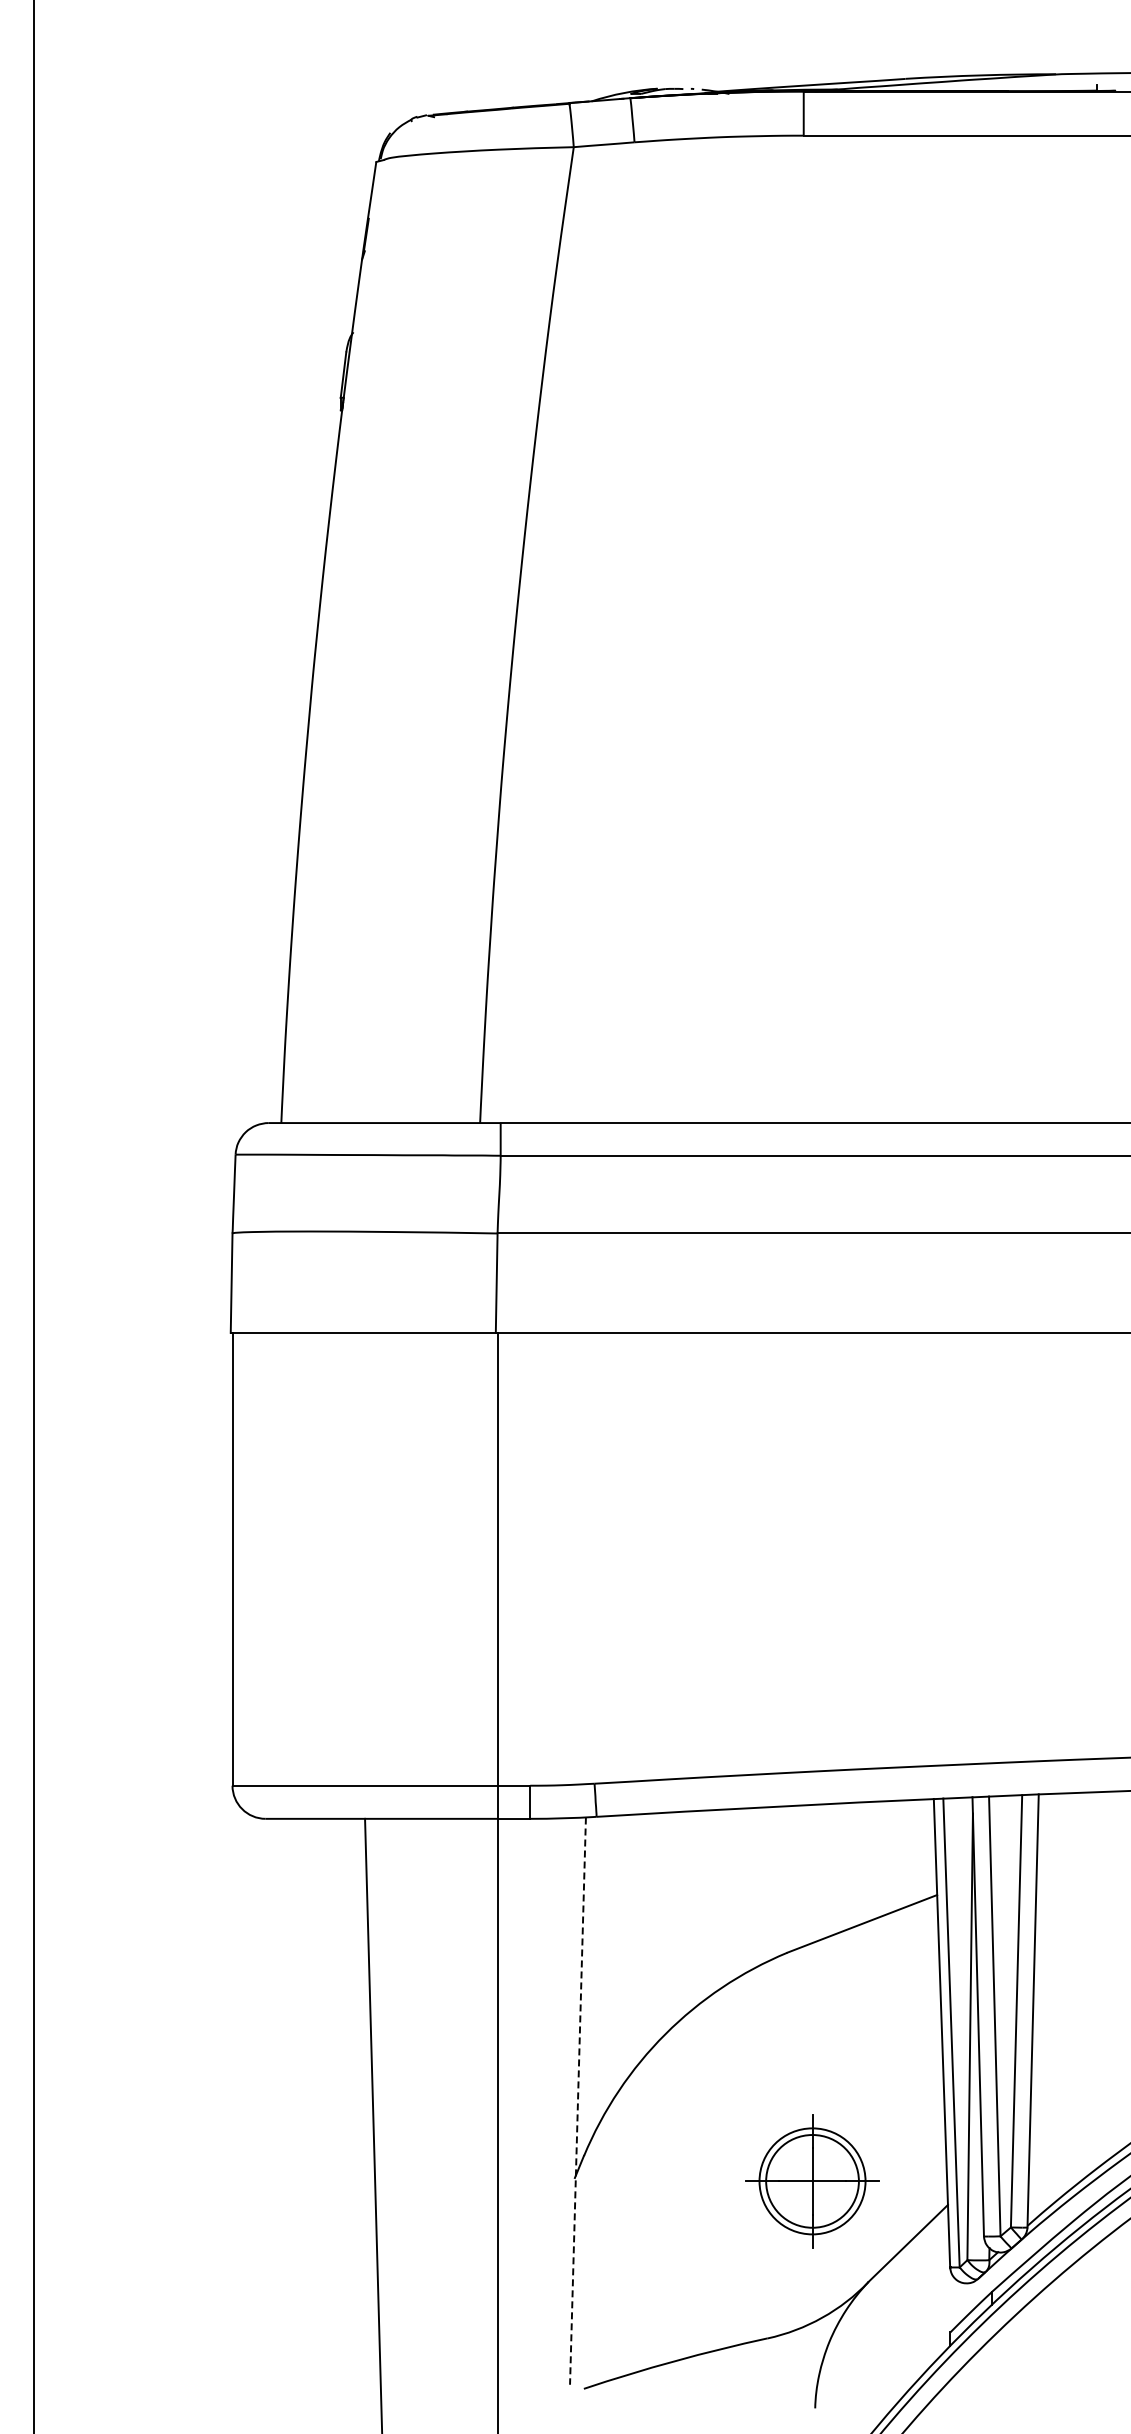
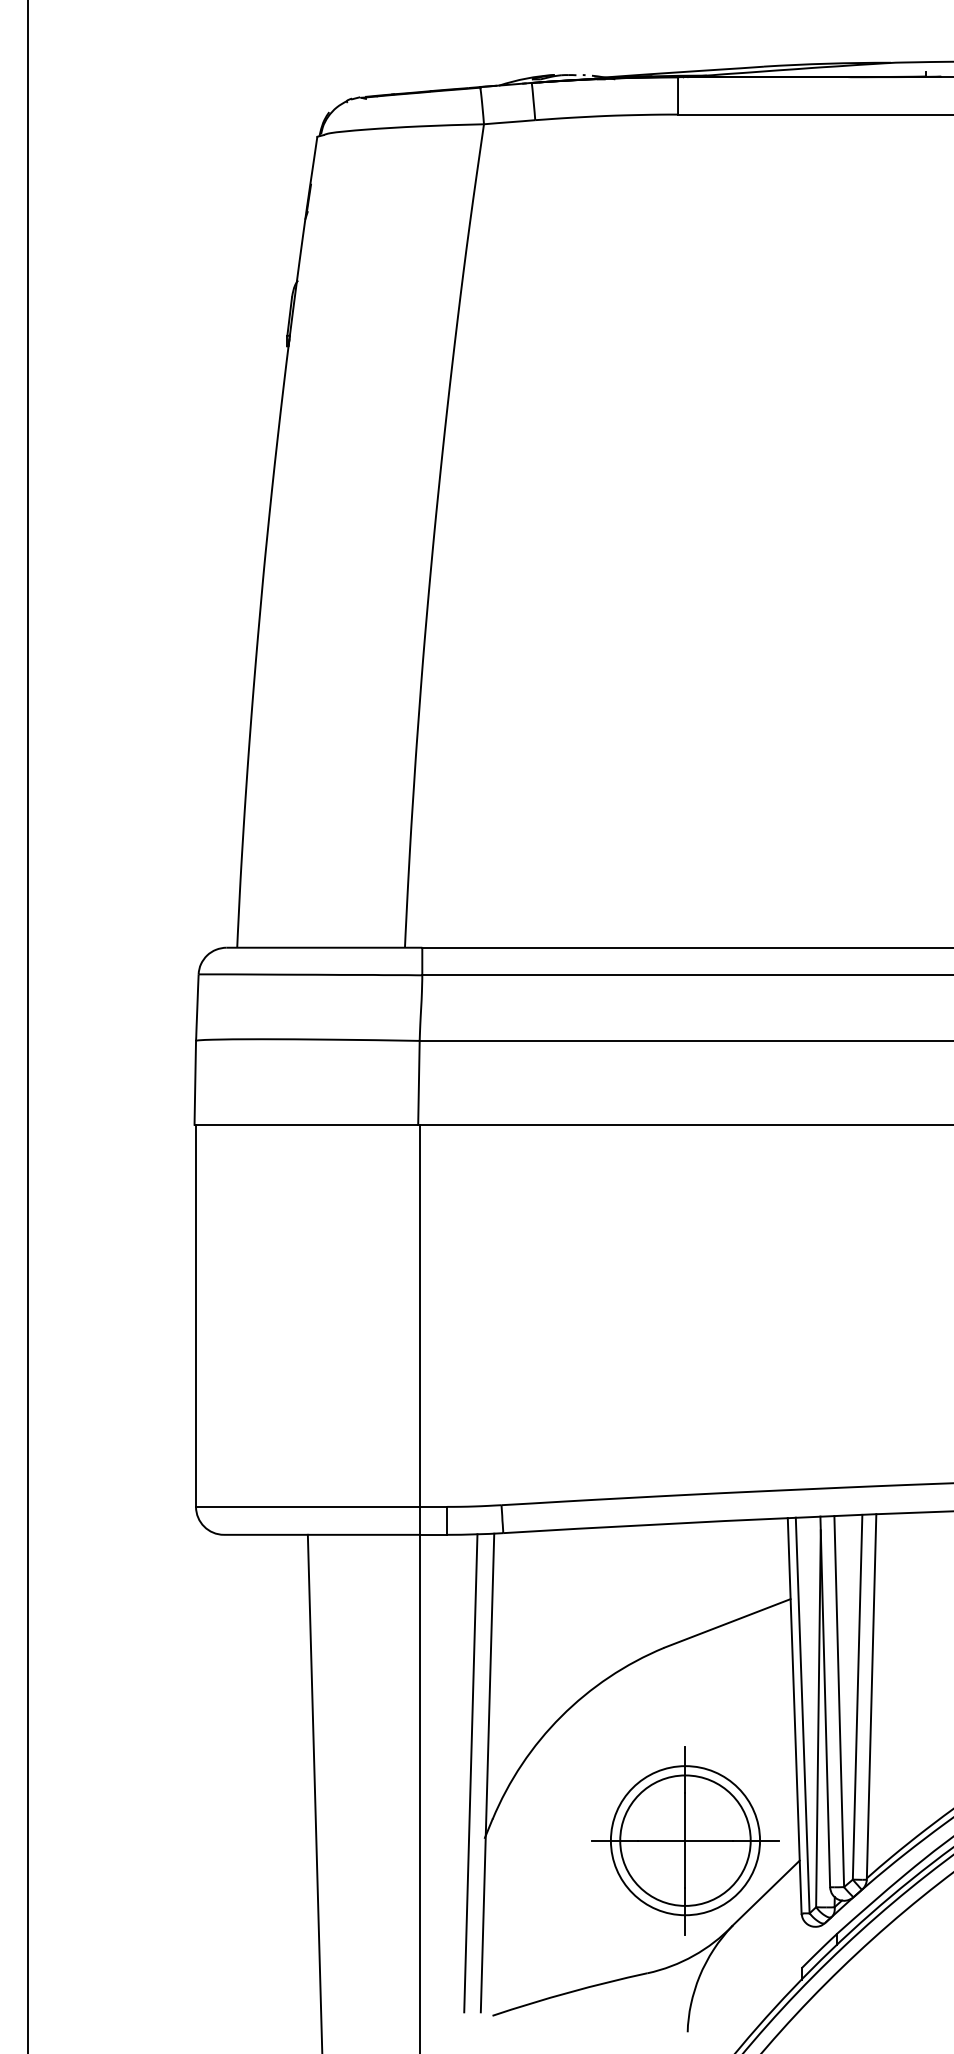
line: (558, 2101) -> (471, 1773), added
line: (577, 2101) -> (487, 1773), dashed -> solid
part: (812, 2181) -> (685, 1840), size x1.67

